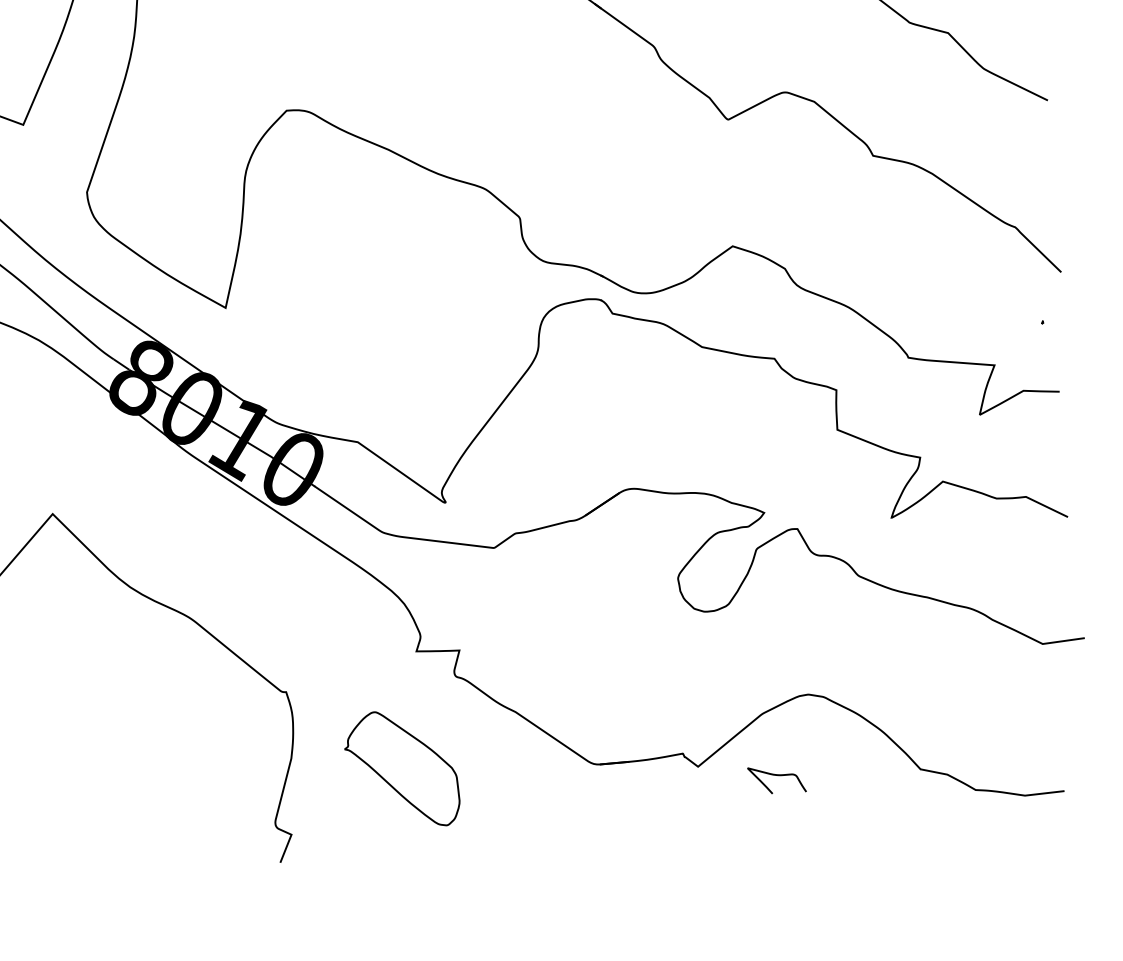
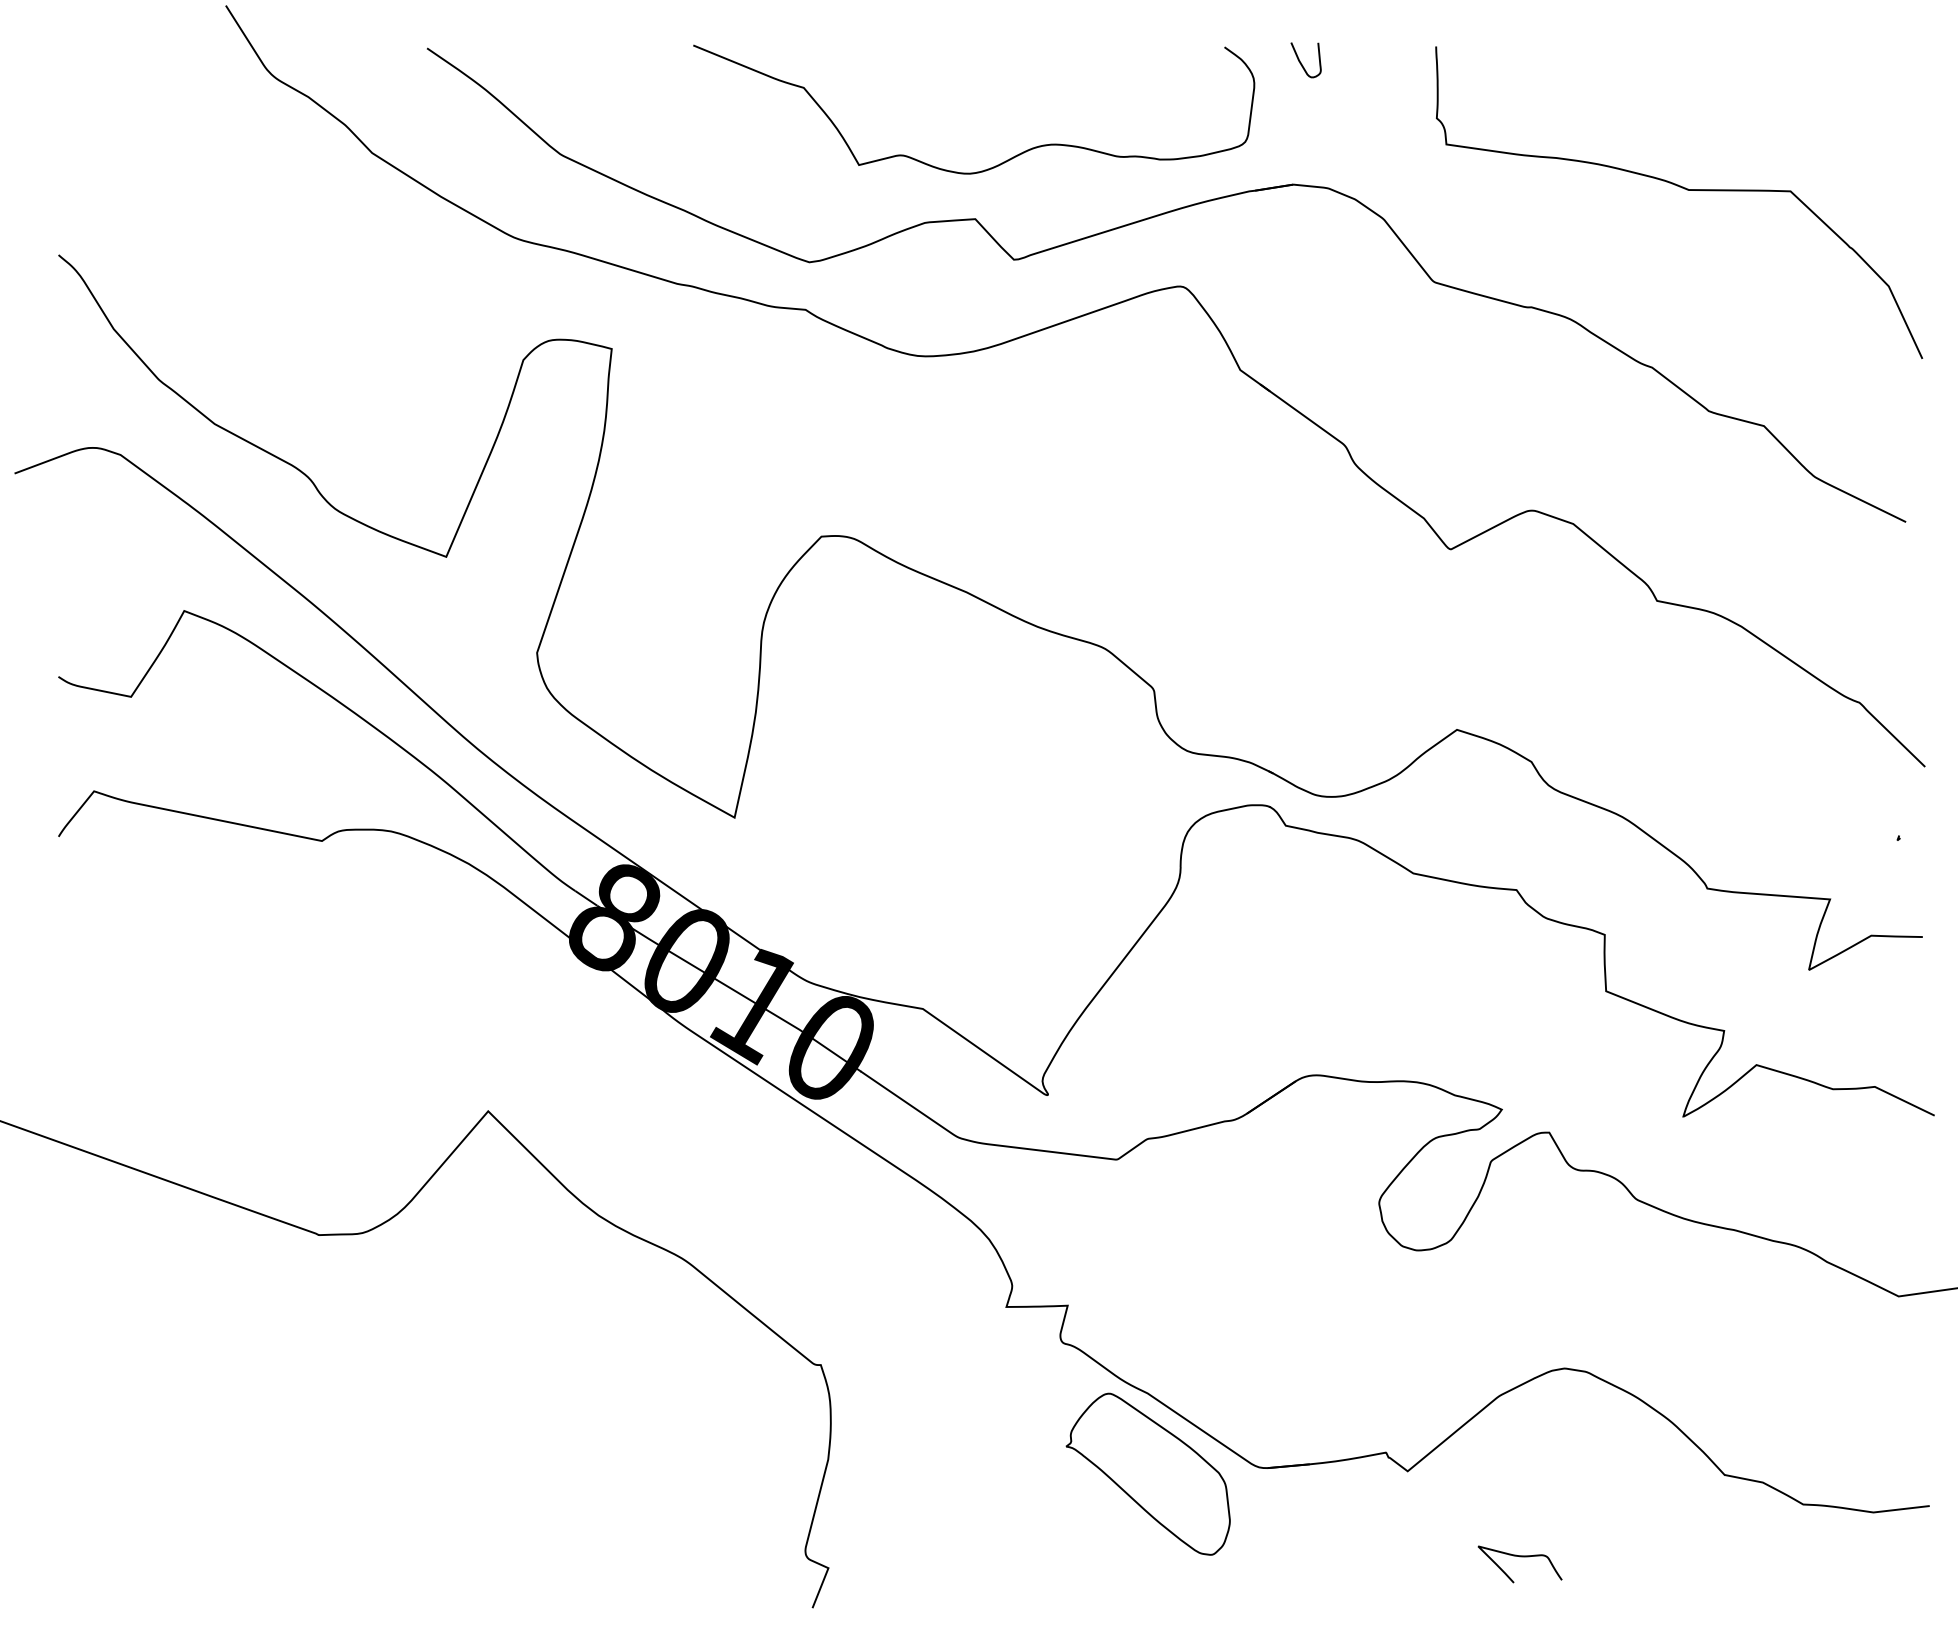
part: (401, 768) -> (1147, 1473), moved
curve: (776, 775) -> (1519, 1557), moved

